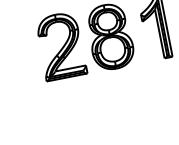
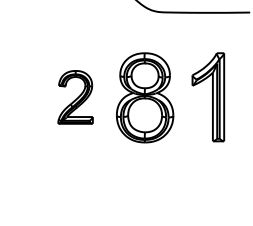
part: (60, 46) -> (75, 97), size x0.6

